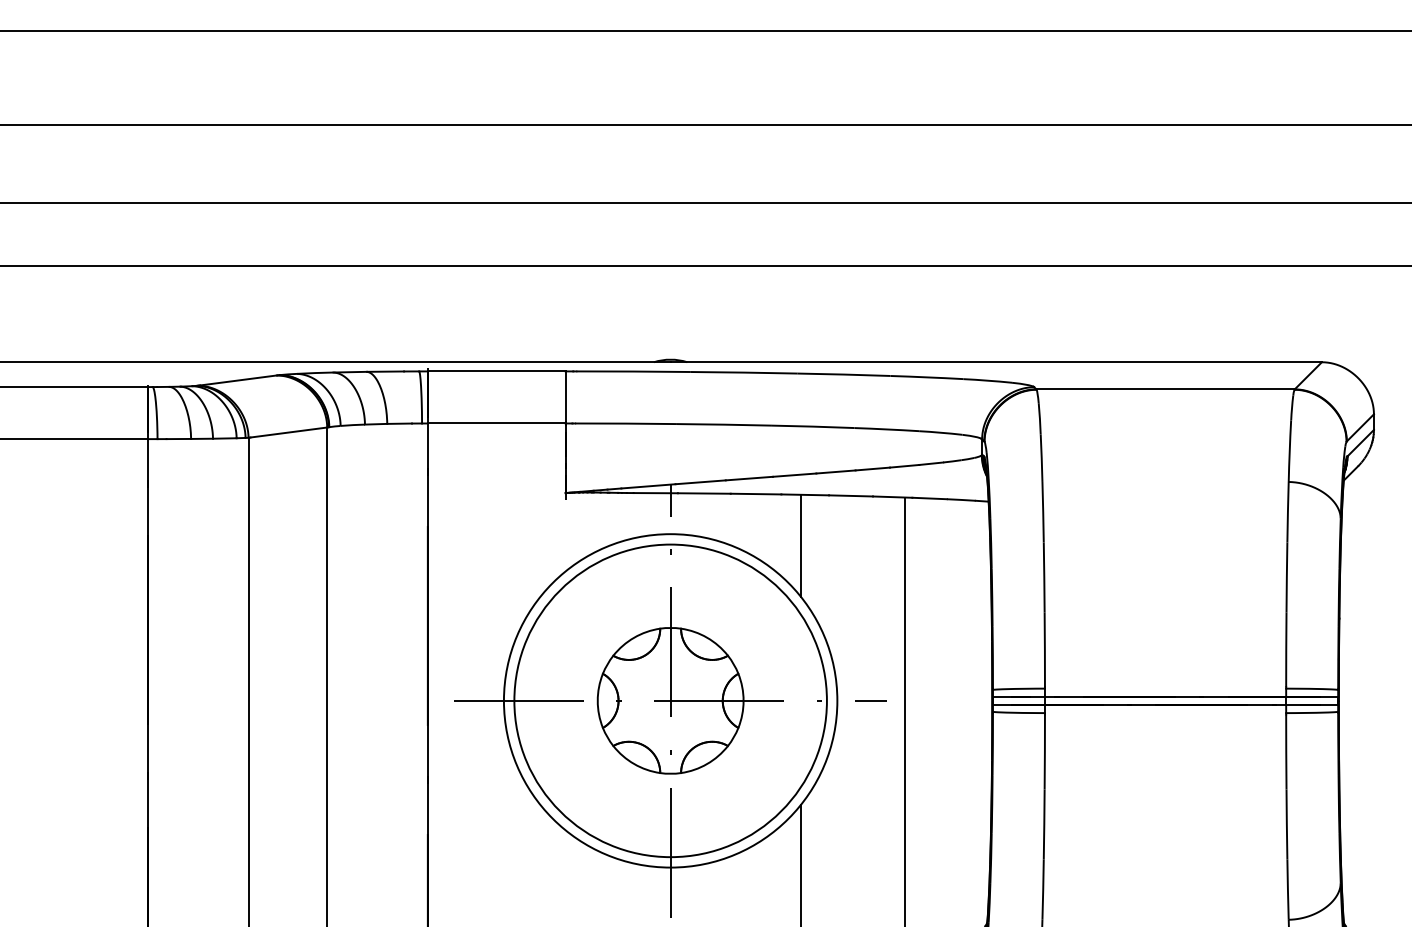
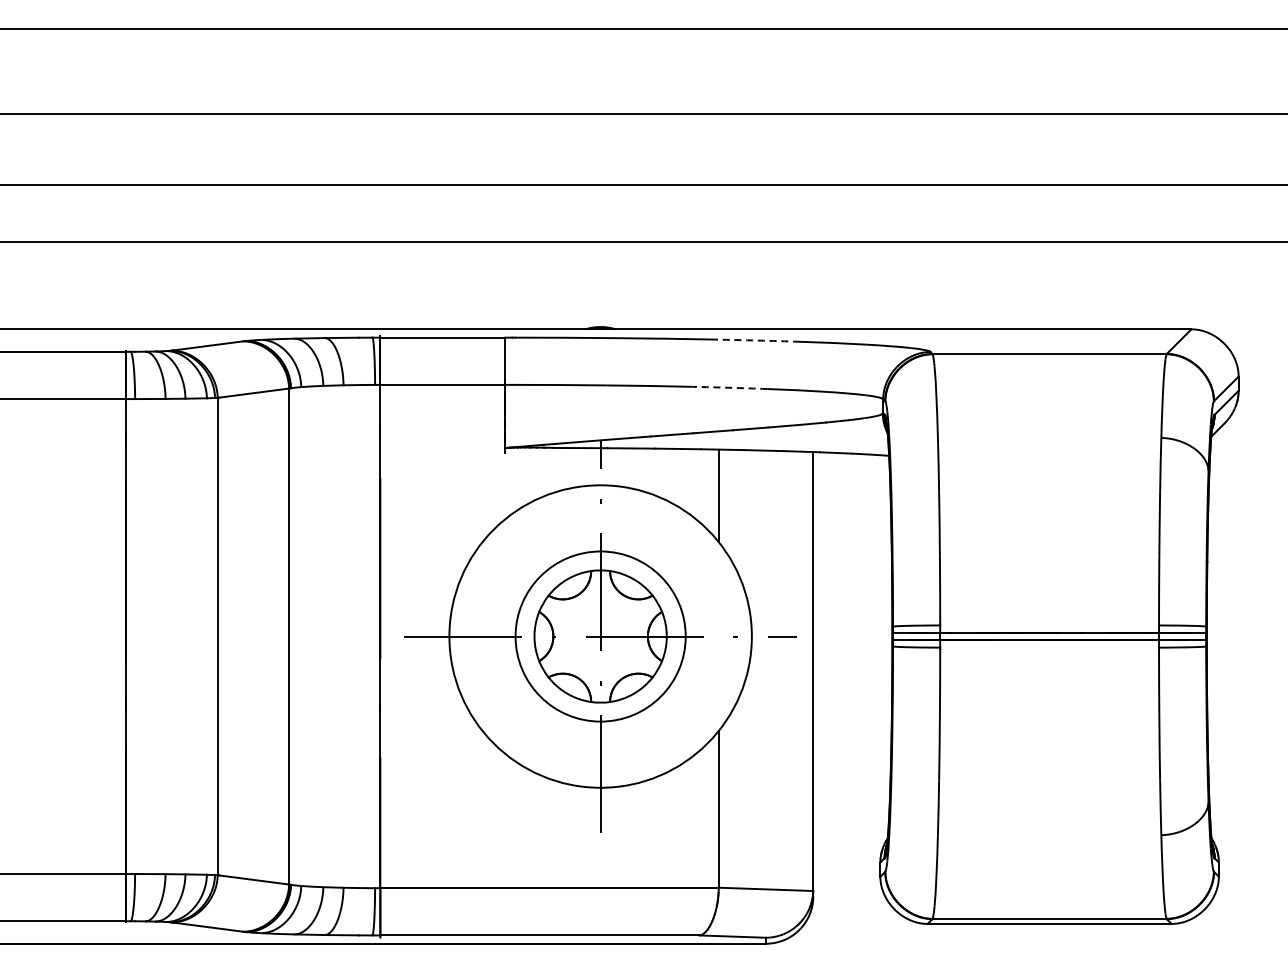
arc: (843, 374) -> (757, 340), solid -> dashed
arc: (812, 426) -> (729, 387), solid -> dashed
circle: (670, 700) -> (600, 636), size x0.6

